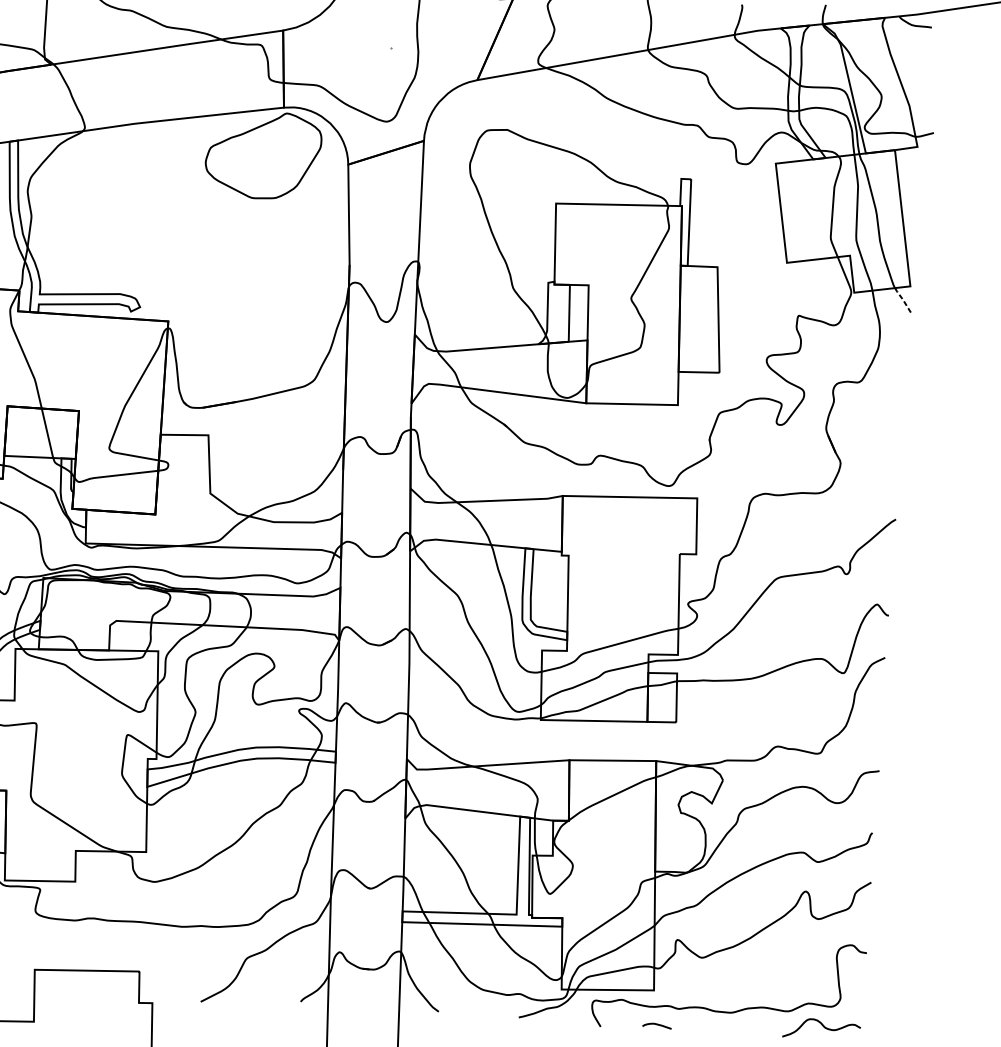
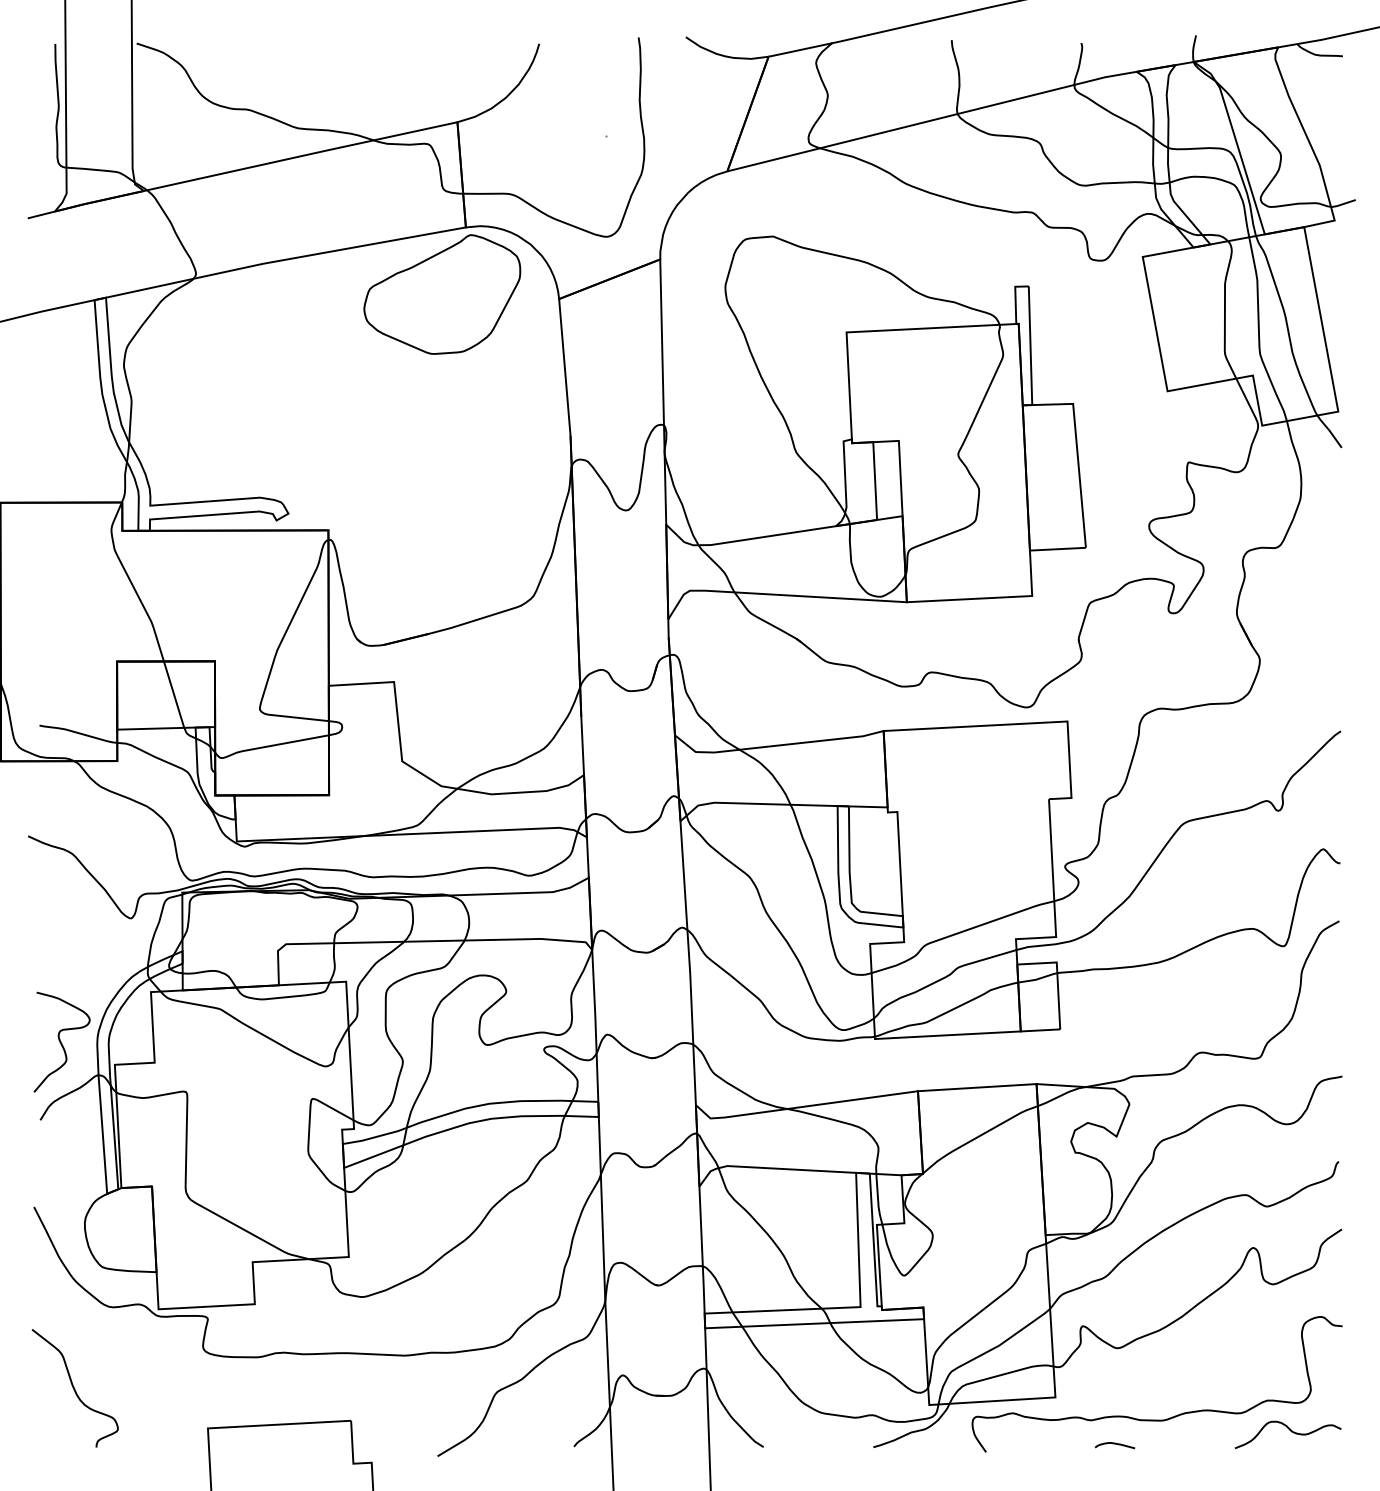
line: (903, 299) -> (1329, 430), dashed -> solid
curve: (657, 1025) -> (1115, 1444), moved

